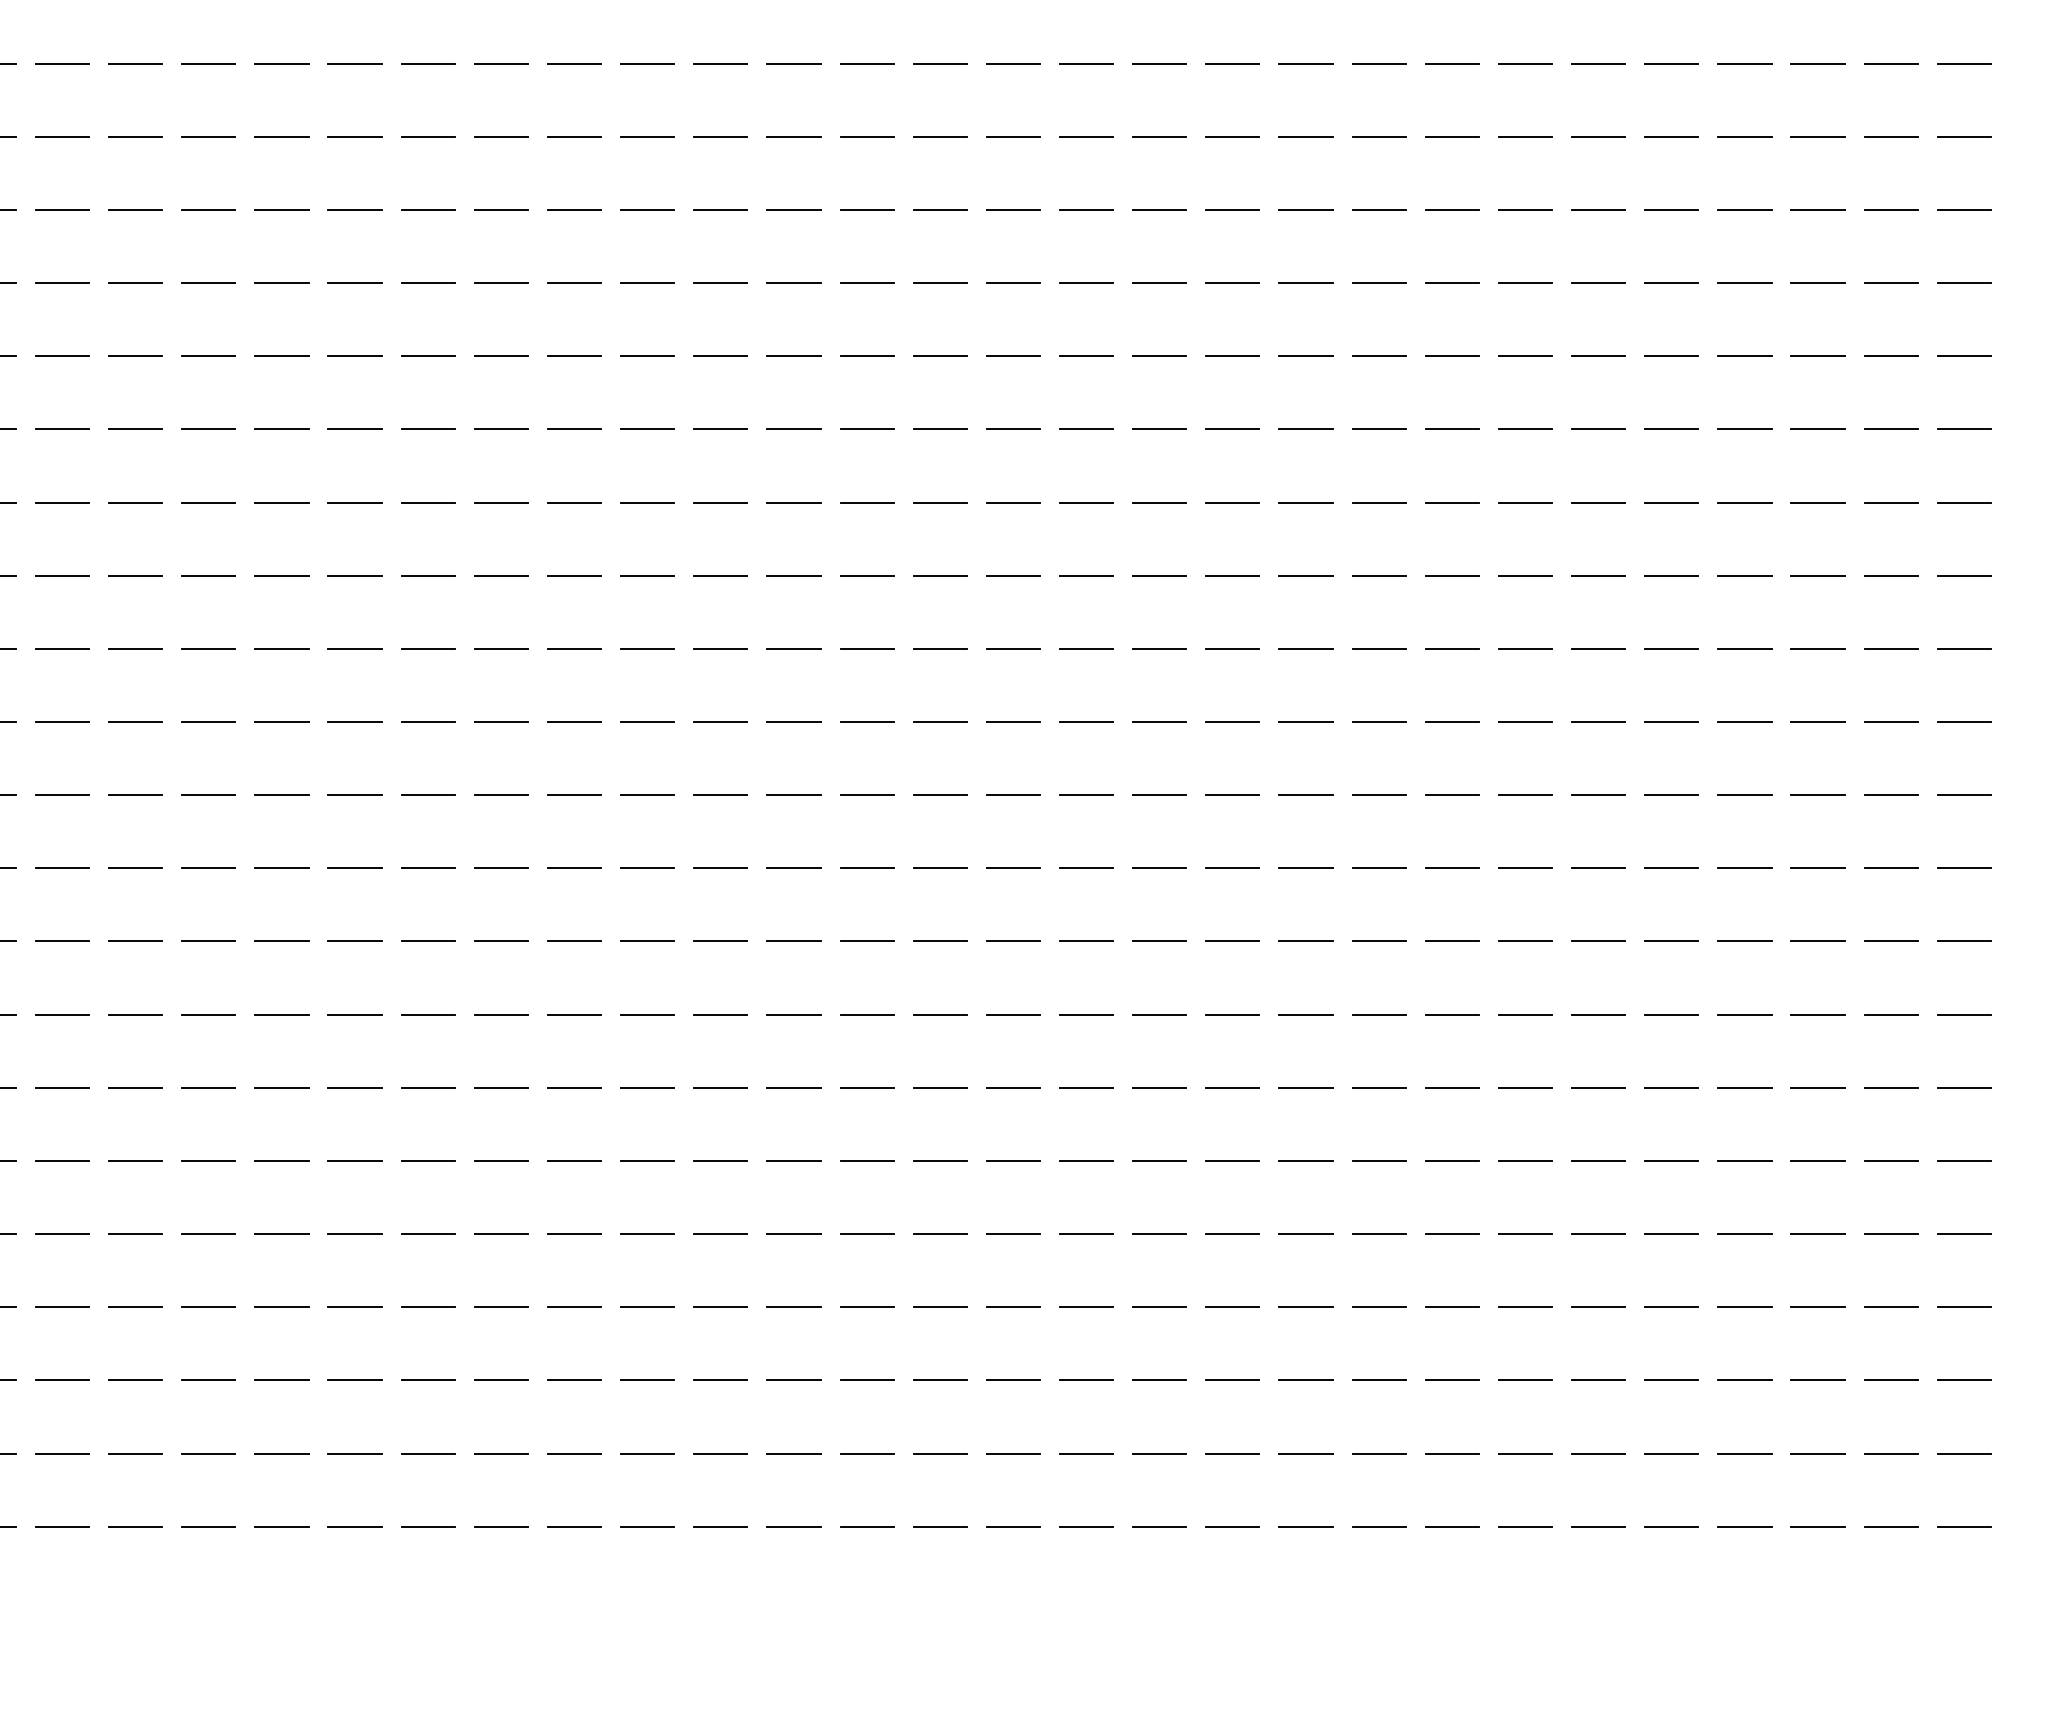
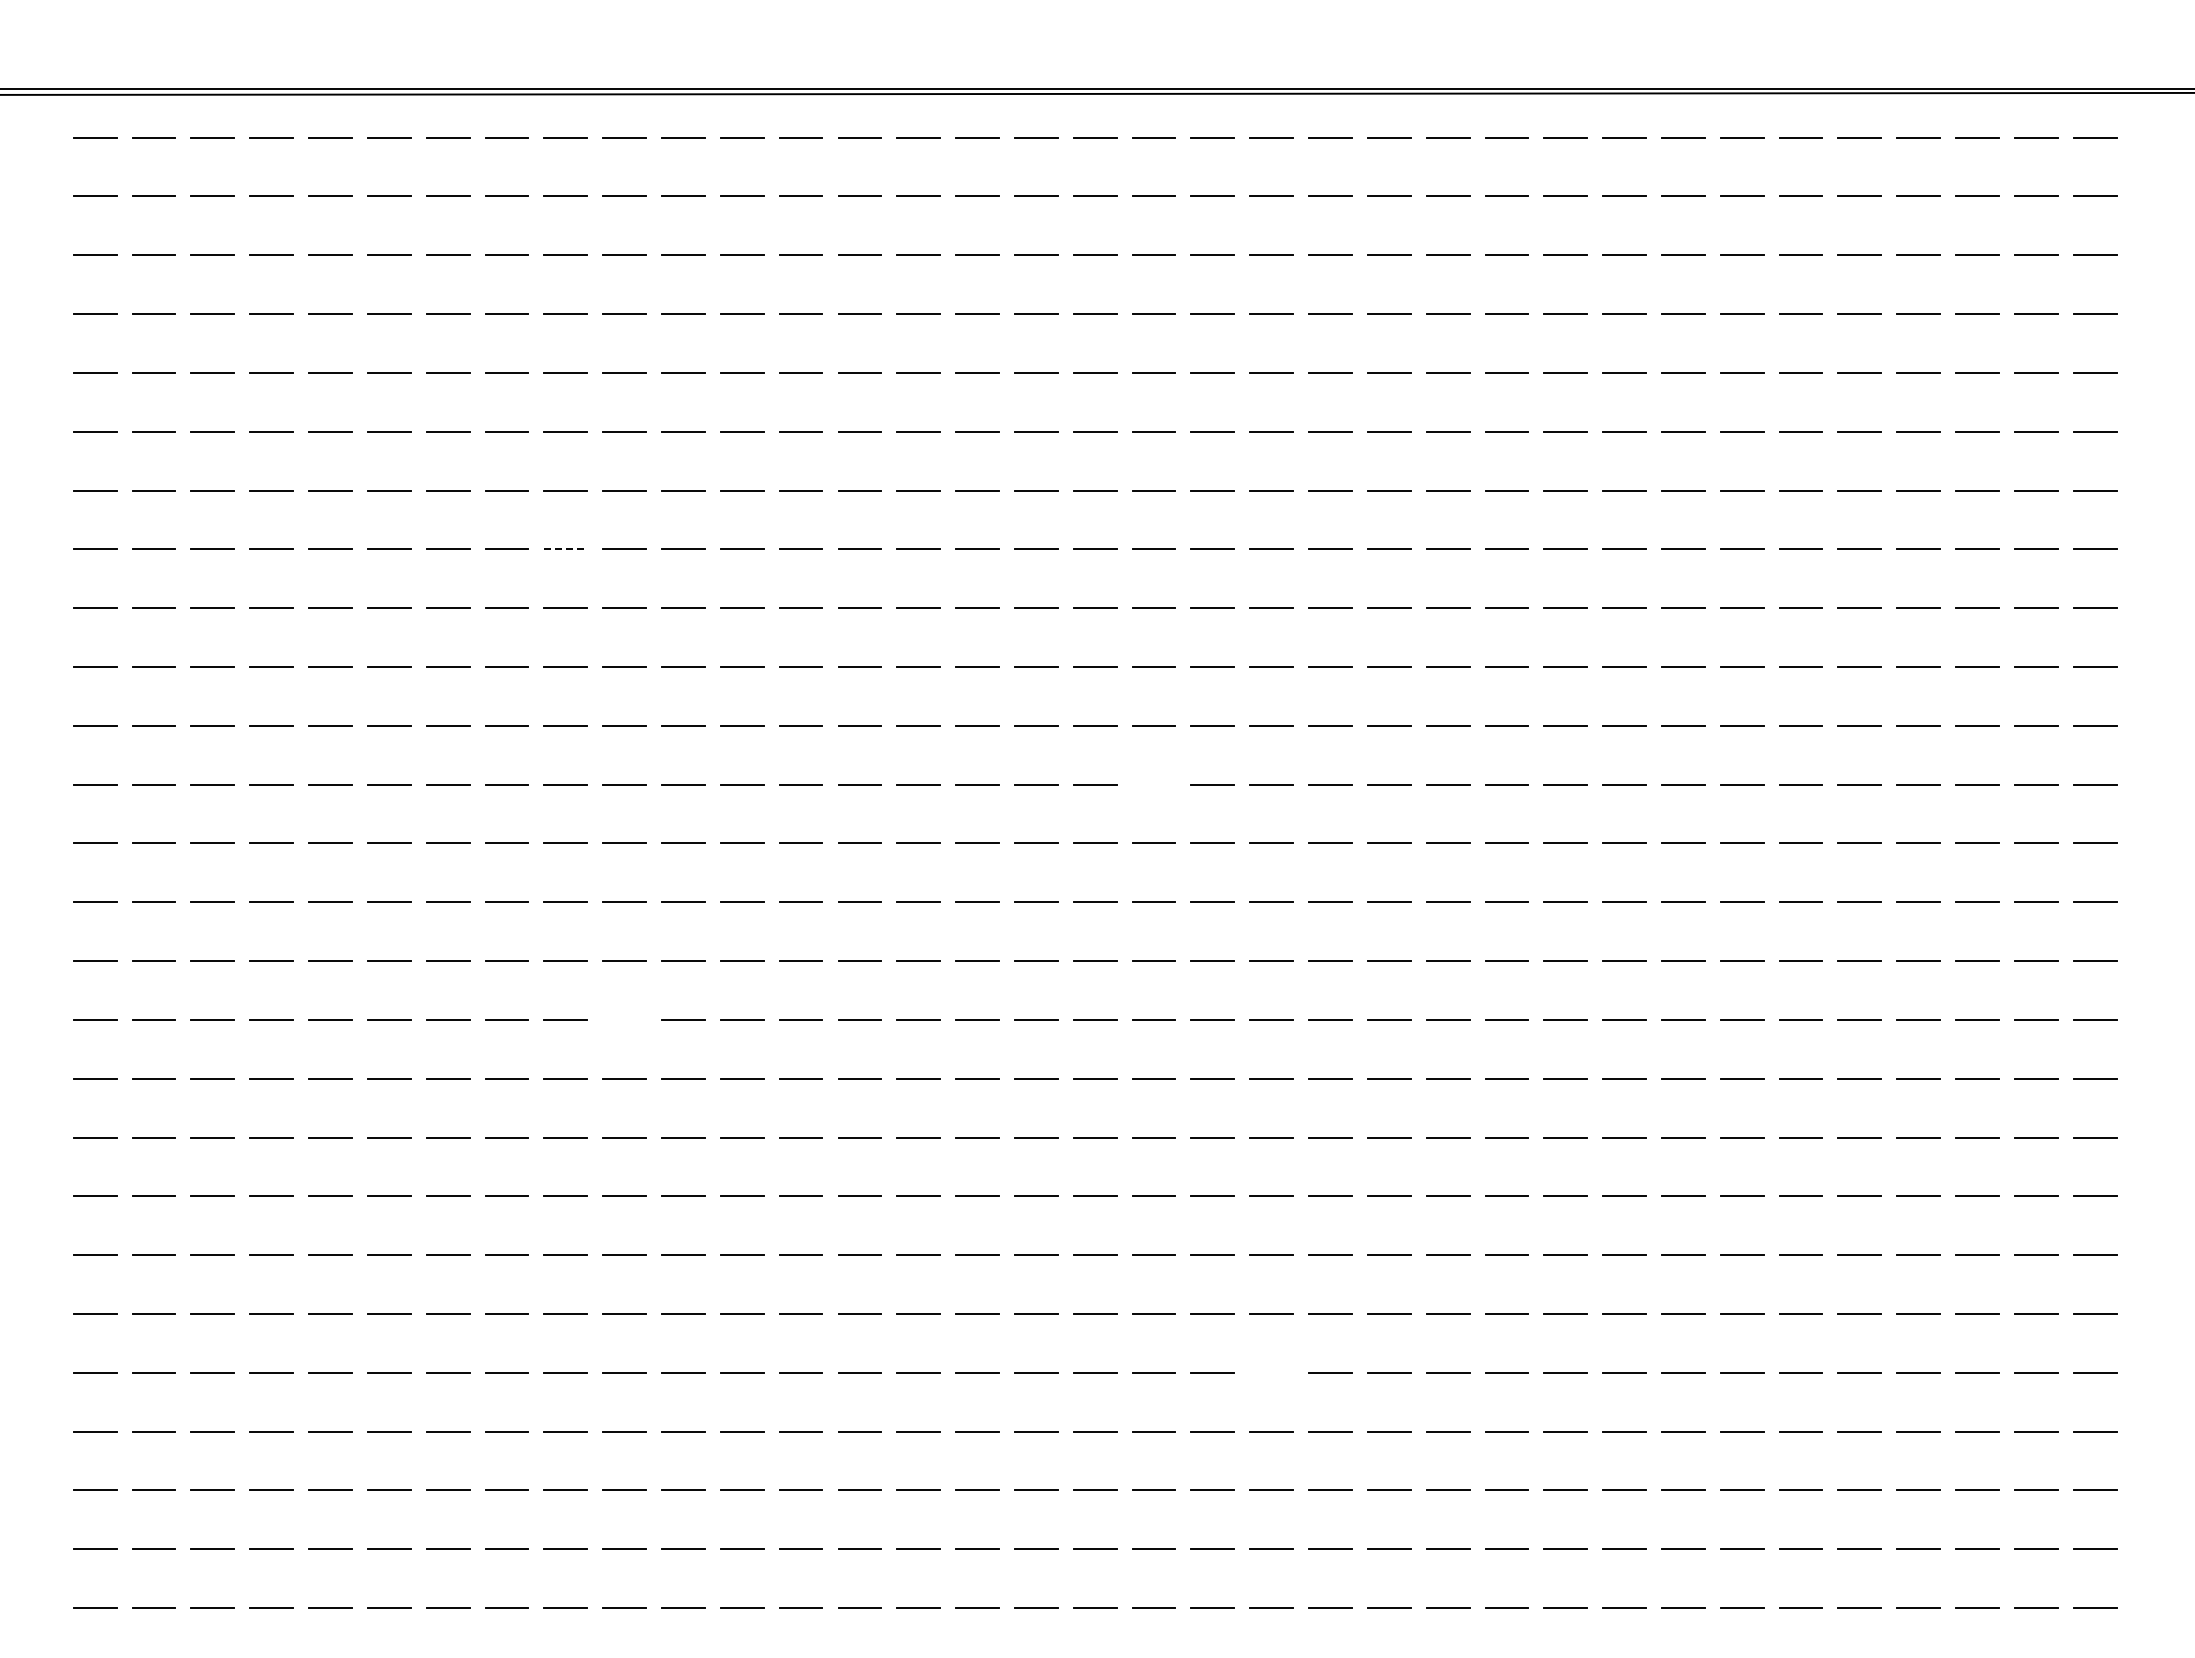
line: (63, 210) -> (566, 549), solid -> dashed
line: (793, 502) -> (1153, 784), removed
line: (135, 794) -> (624, 1019), removed
line: (940, 1233) -> (1271, 1372), removed

